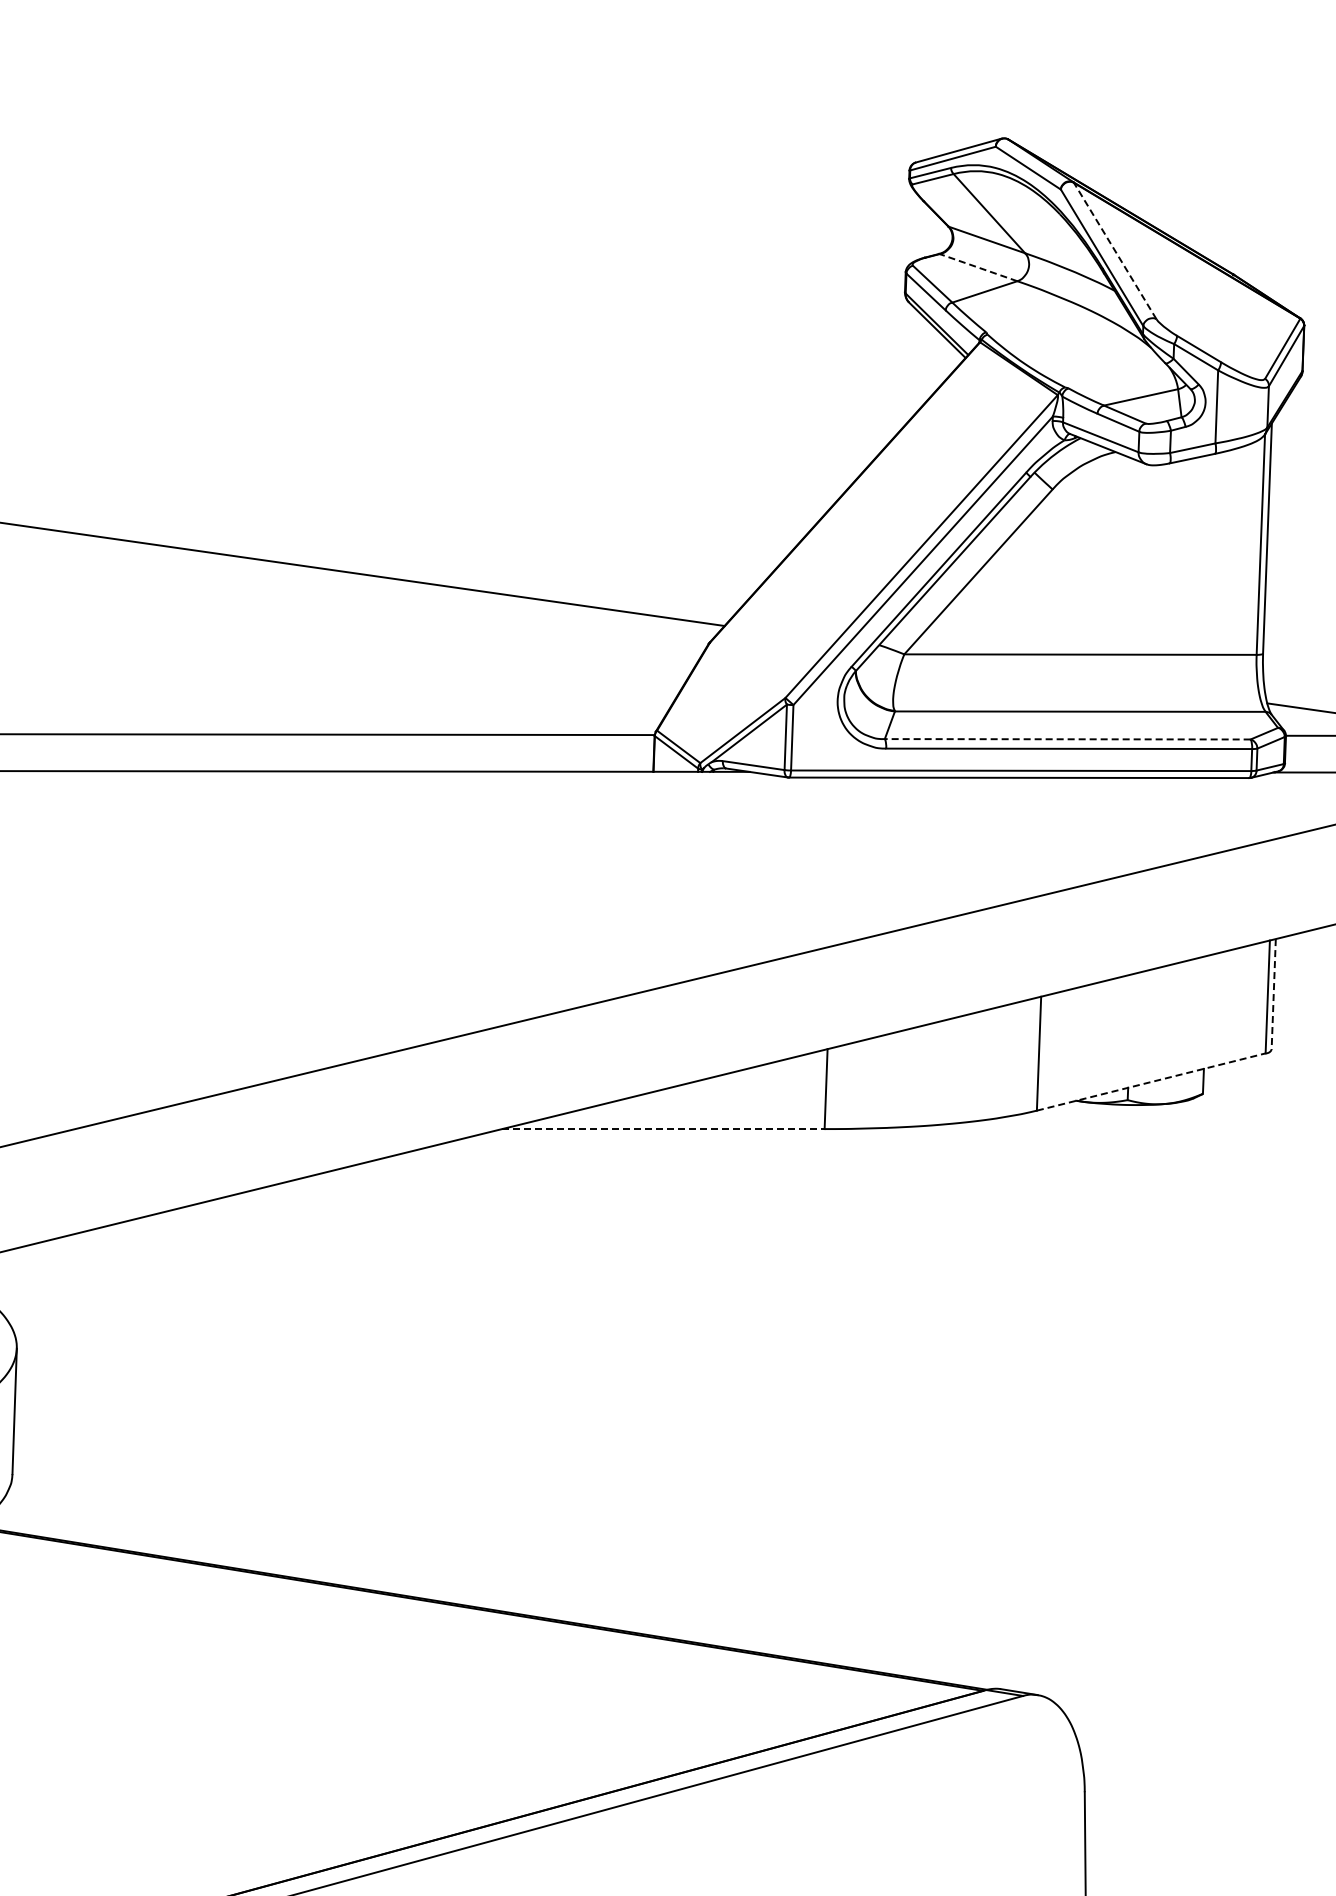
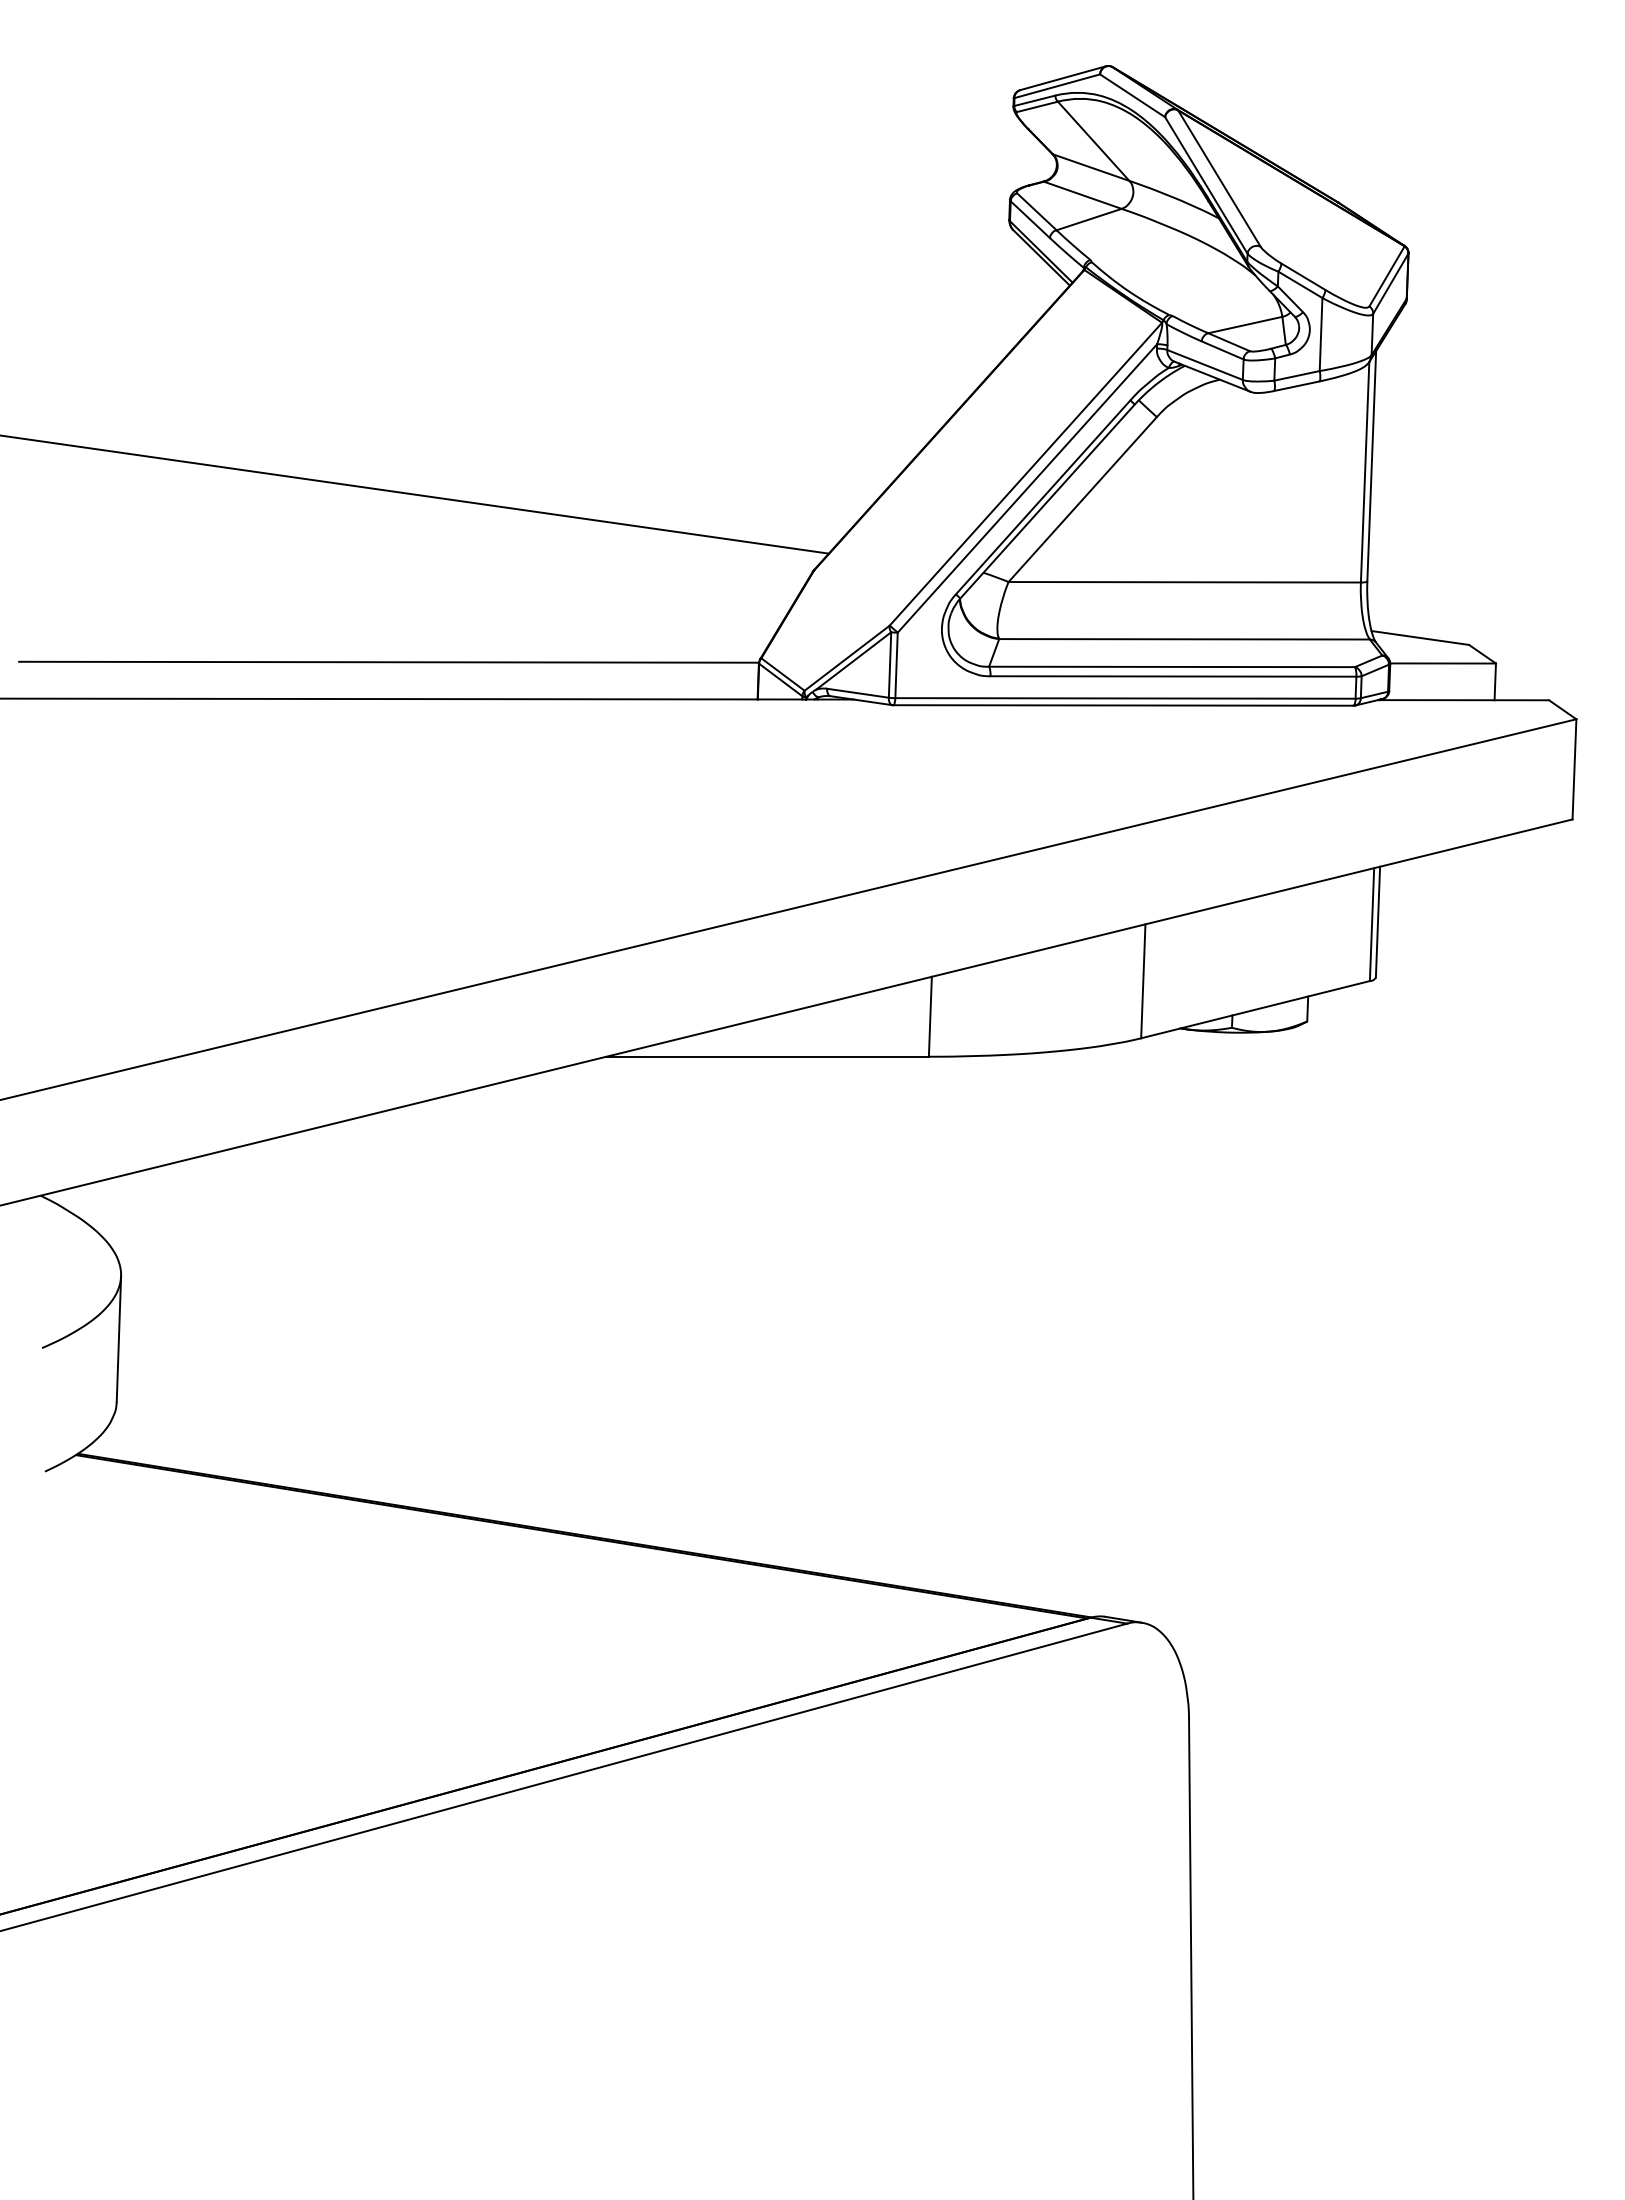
line: (1115, 250) -> (1219, 178), dashed -> solid
line: (978, 267) -> (1082, 195), dashed -> solid
line: (1068, 738) -> (1172, 666), dashed -> solid
line: (1273, 994) -> (1377, 922), dashed -> solid
line: (1151, 1081) -> (1255, 1009), dashed -> solid
line: (664, 1128) -> (768, 1056), dashed -> solid

